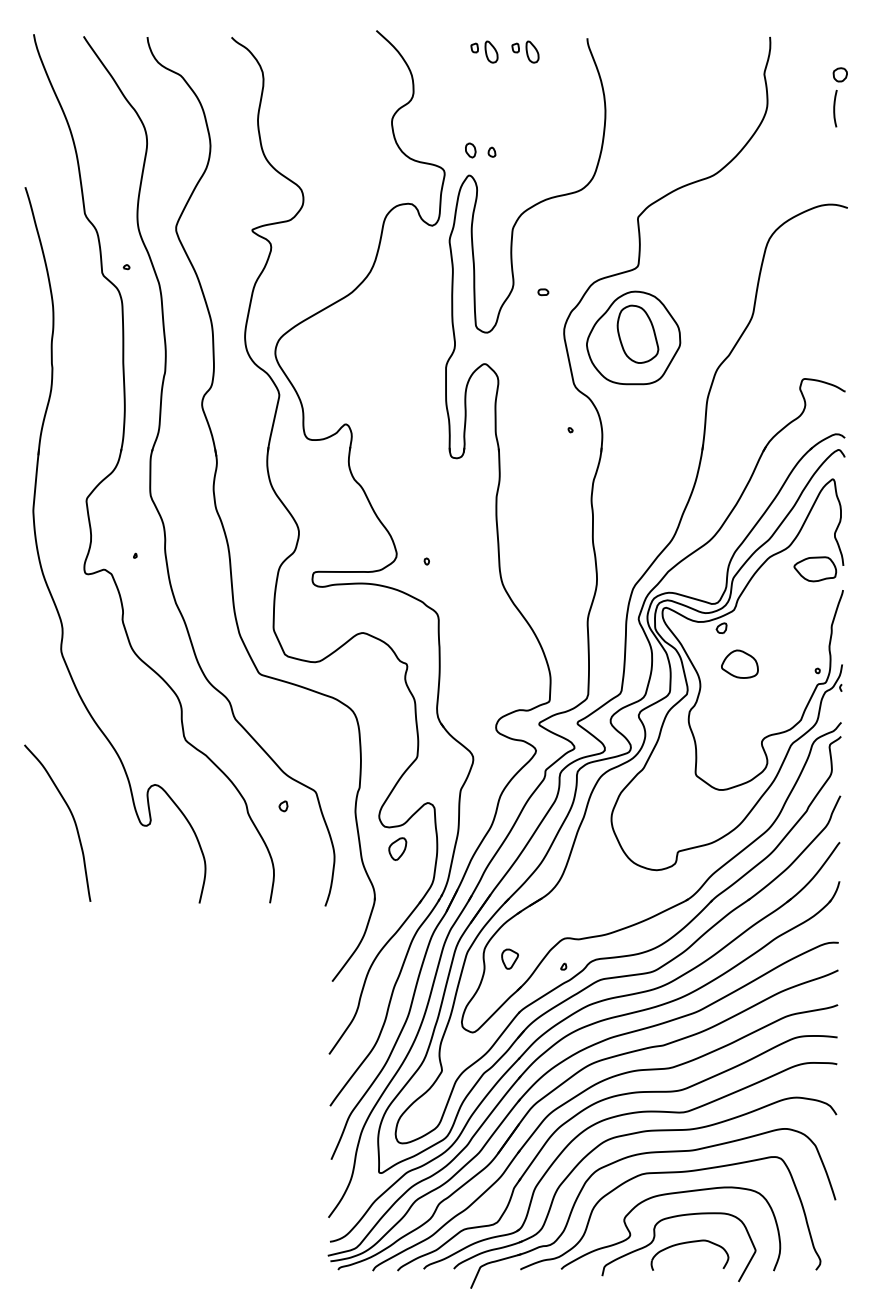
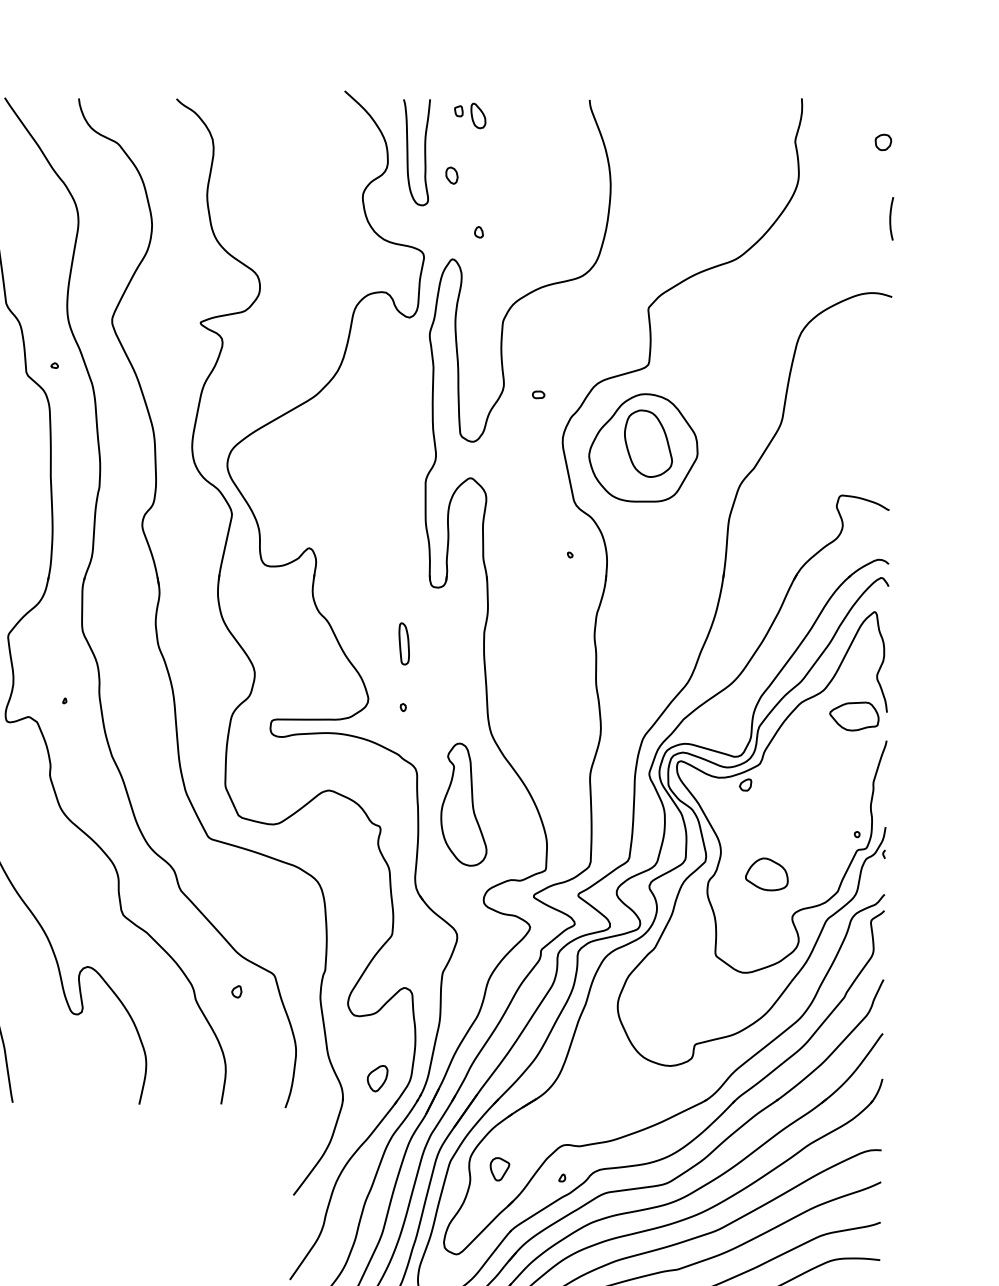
part: (525, 51) -> (517, 115), removed
curve: (444, 83) -> (423, 152), added
curve: (835, 108) -> (891, 218), moved
part: (470, 150) -> (451, 175), moved
part: (427, 506) -> (404, 643), added
part: (478, 644) -> (463, 803), added
part: (739, 663) -> (766, 873), moved
part: (397, 848) -> (377, 1077), moved

